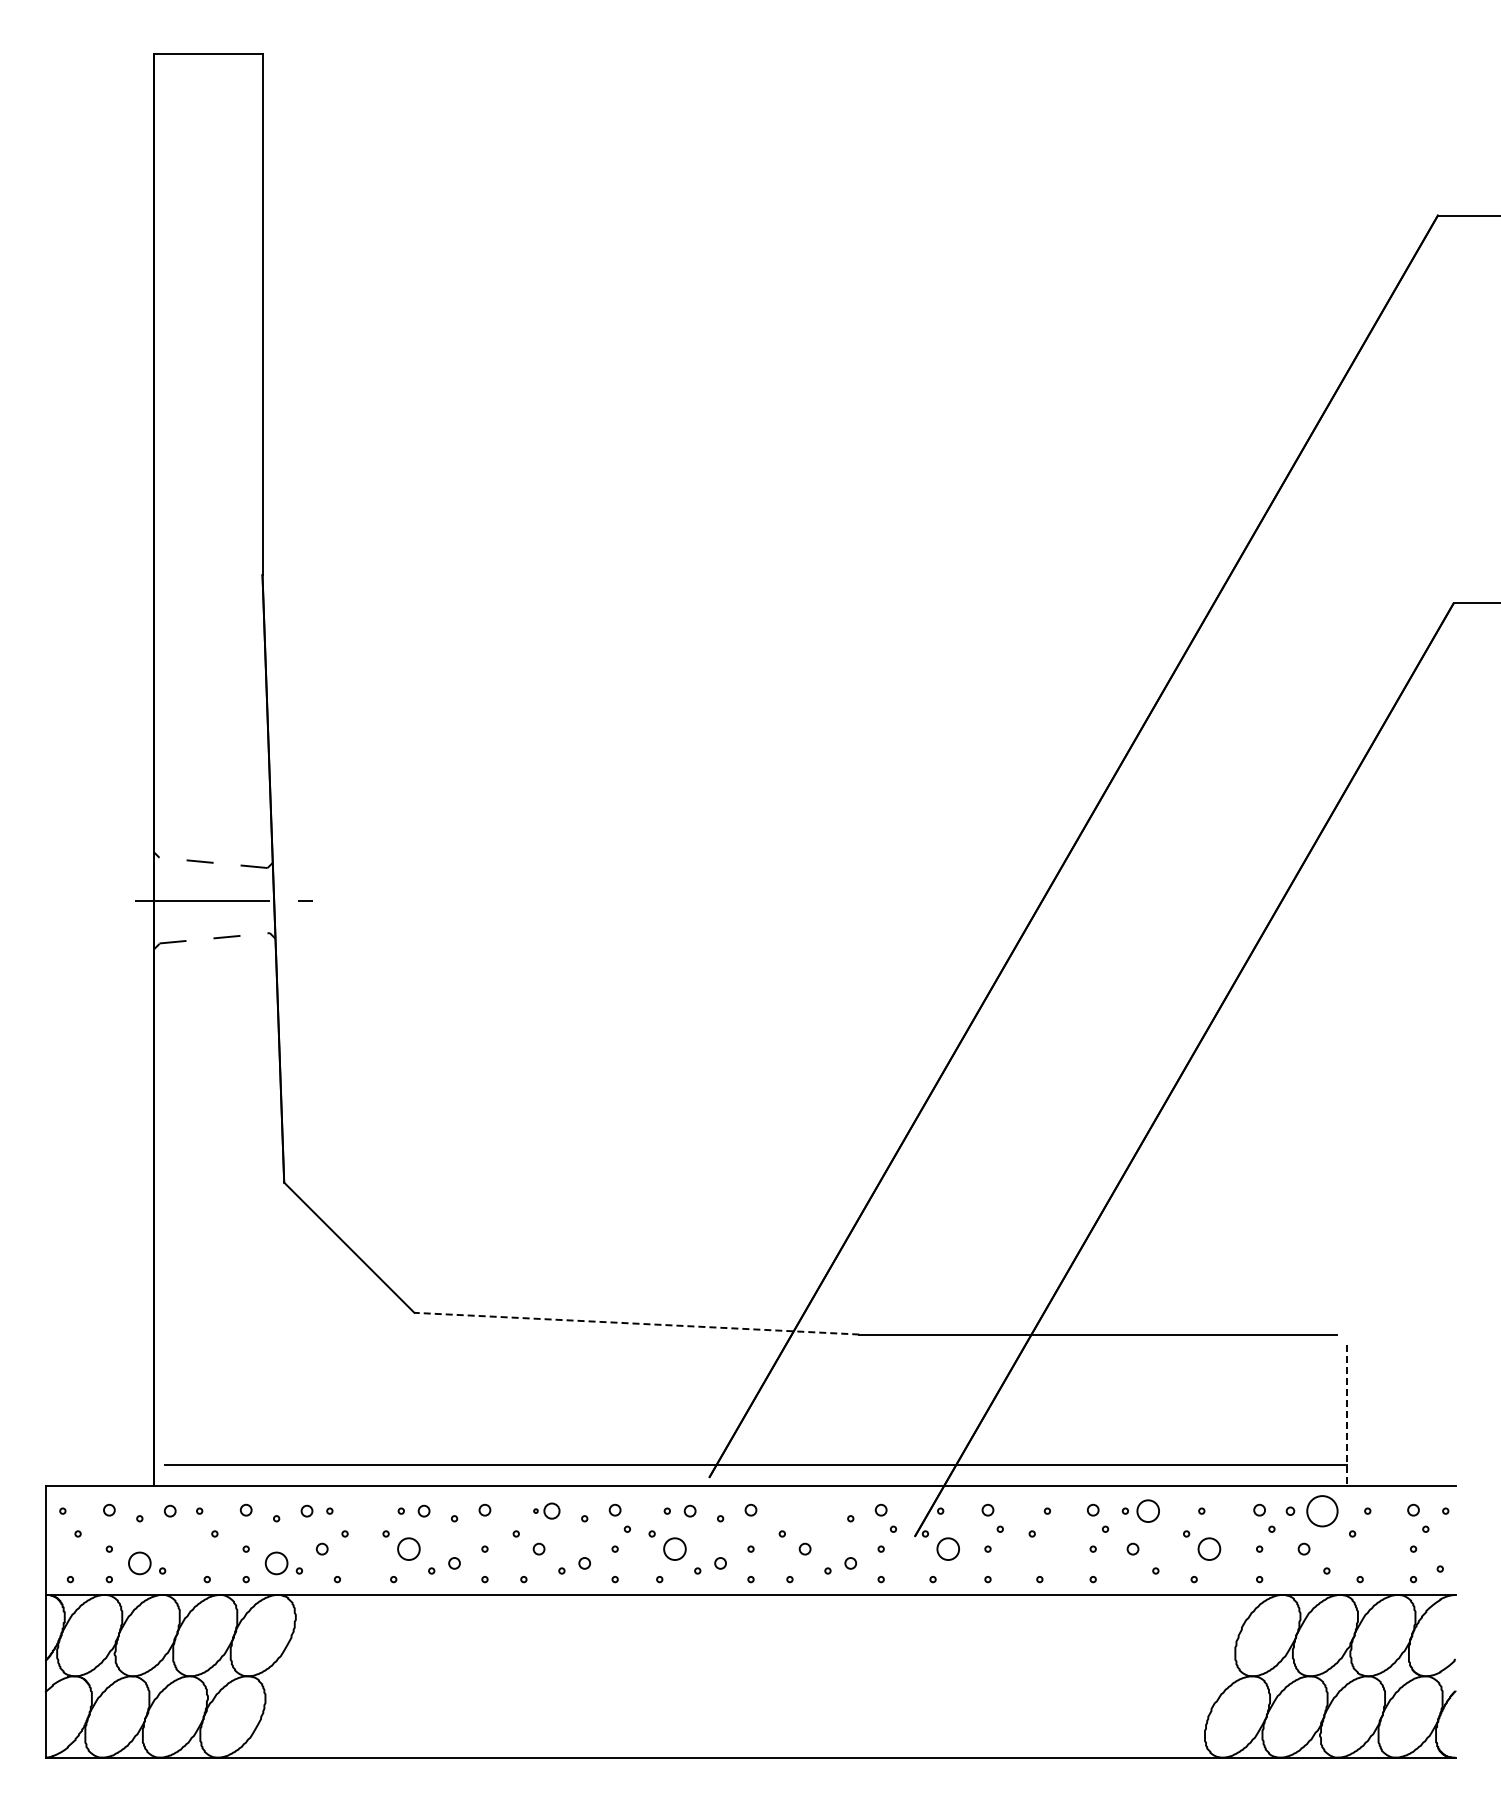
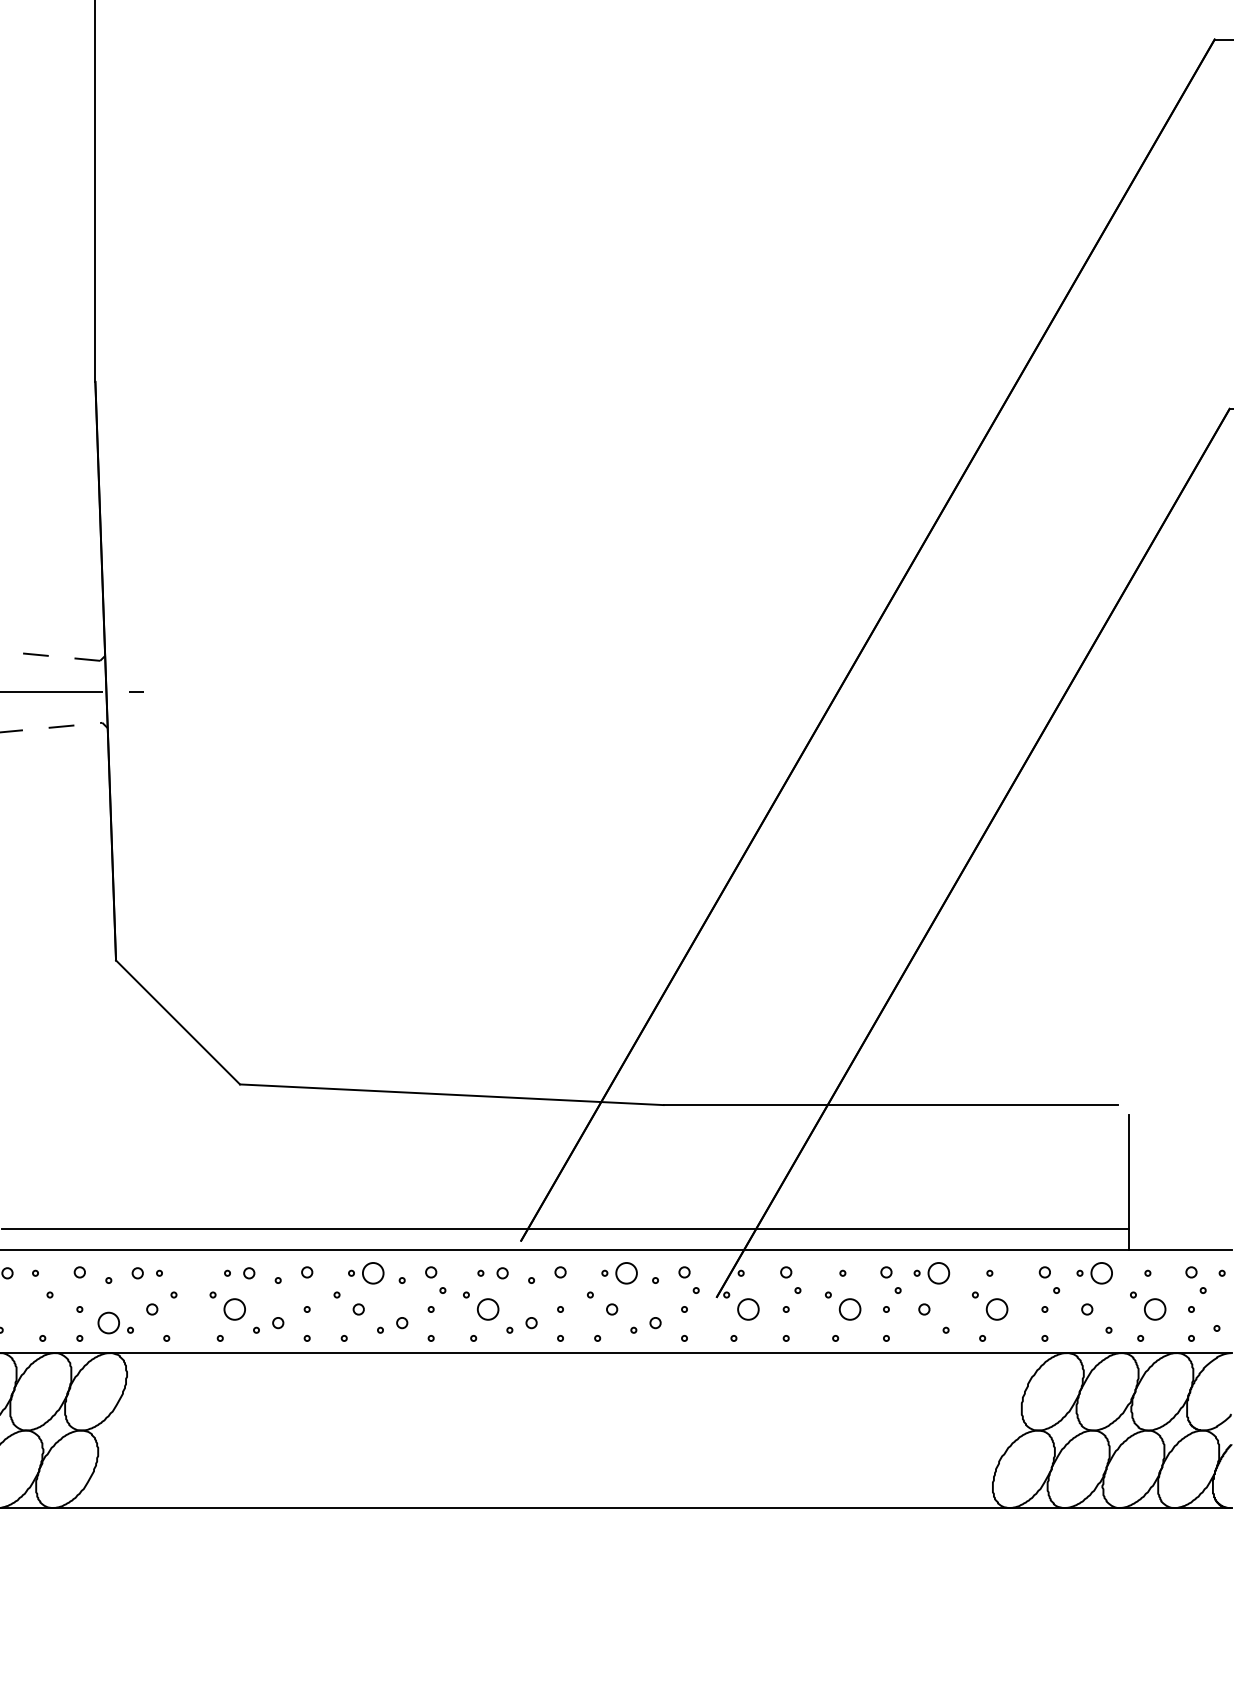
line: (636, 1323) -> (451, 1094), dashed -> solid
line: (1347, 1415) -> (1128, 1182), dashed -> solid
part: (546, 1510) -> (365, 1272), size x1.43
part: (813, 1510) -> (620, 1272), added
part: (1311, 1510) -> (1094, 1272), size x0.71
circle: (1054, 1548) -> (849, 1308), added
circle: (1375, 1548) -> (1155, 1308), added

